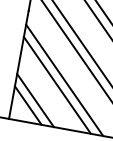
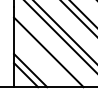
line: (57, 84) -> (44, 56), removed

